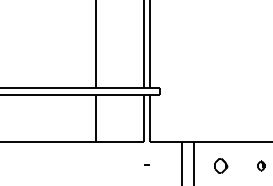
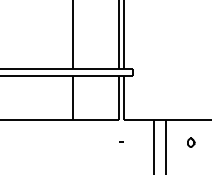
part: (221, 165) -> (191, 142), size x0.62

